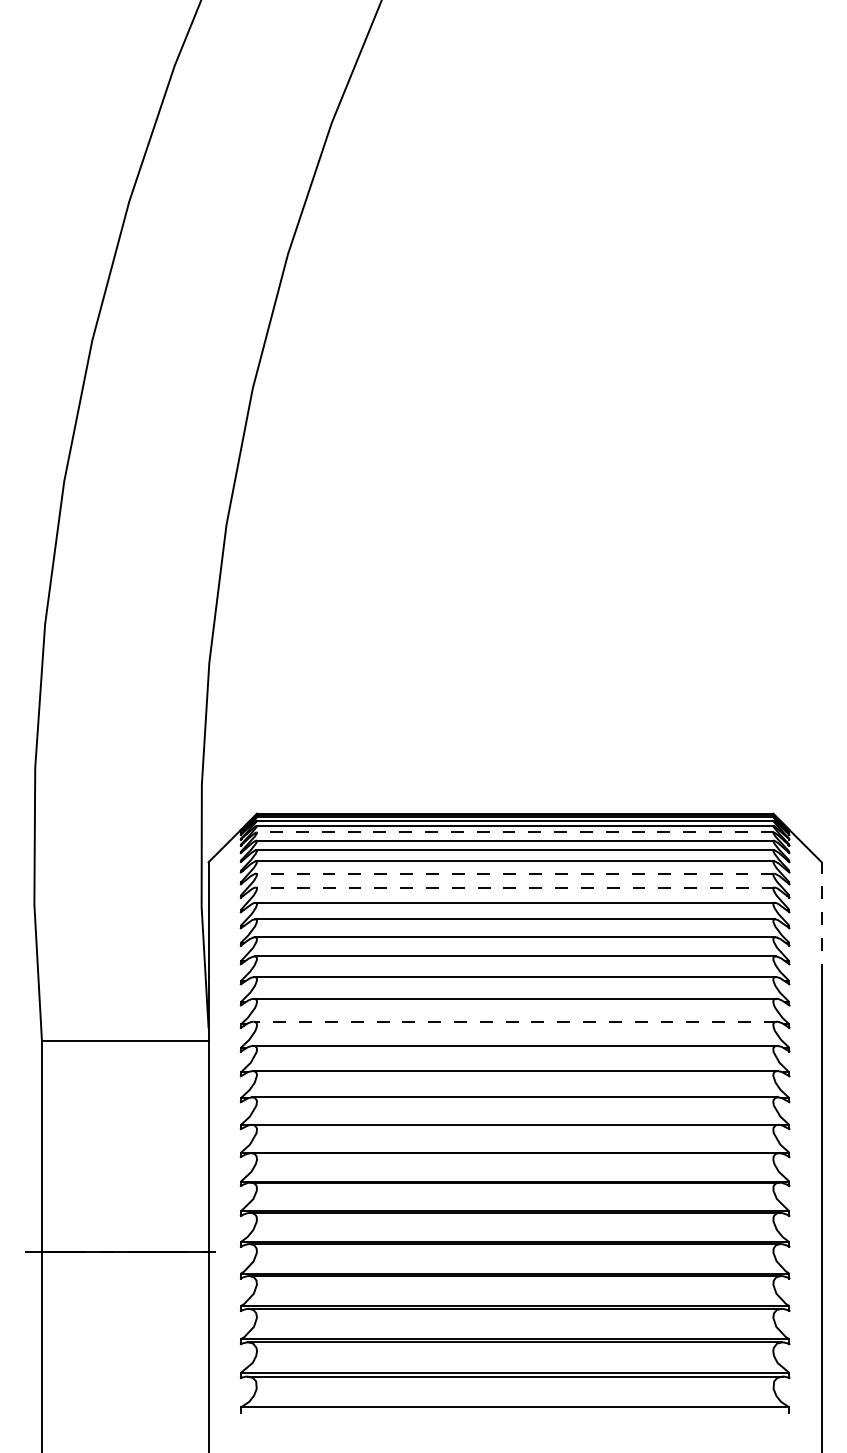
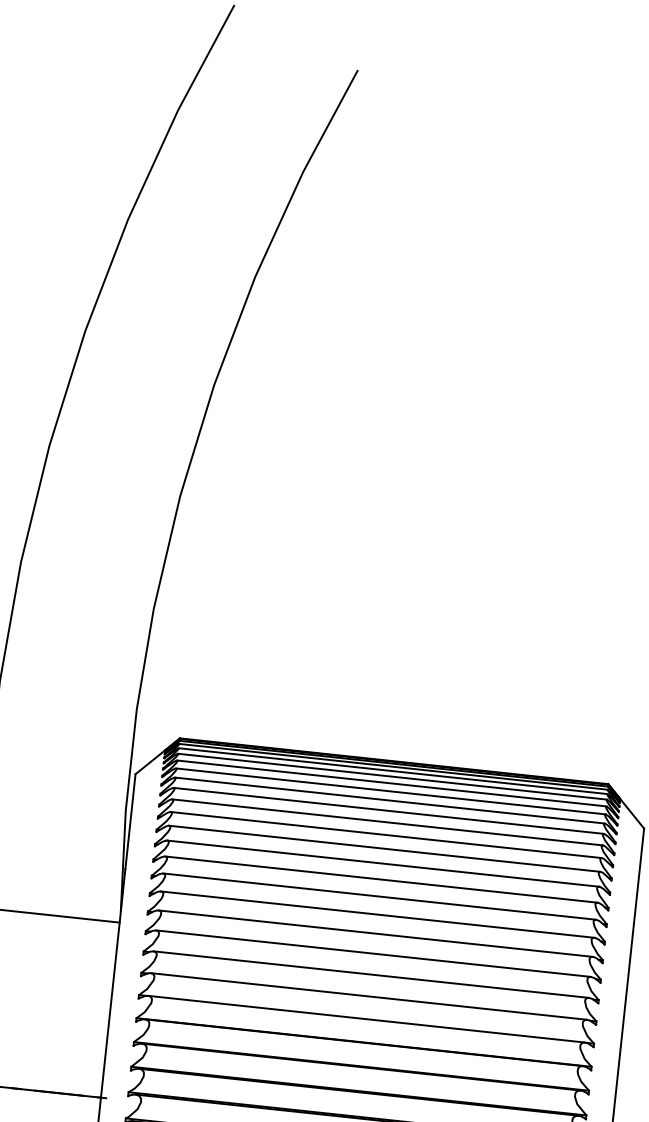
line: (514, 832) -> (391, 776), dashed -> solid
line: (514, 873) -> (388, 810), dashed -> solid
line: (514, 887) -> (387, 822), dashed -> solid
line: (821, 919) -> (638, 876), dashed -> solid
line: (515, 1021) -> (375, 933), dashed -> solid

